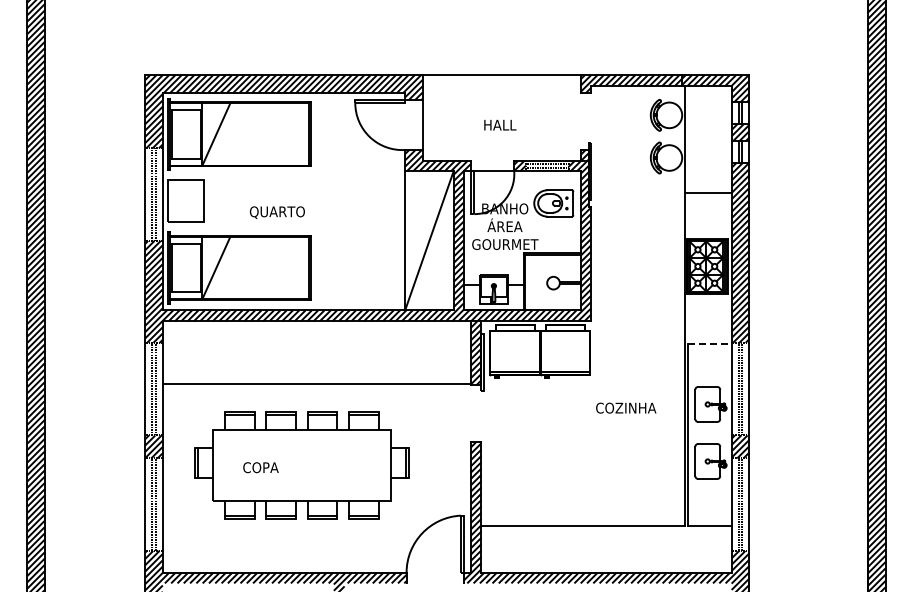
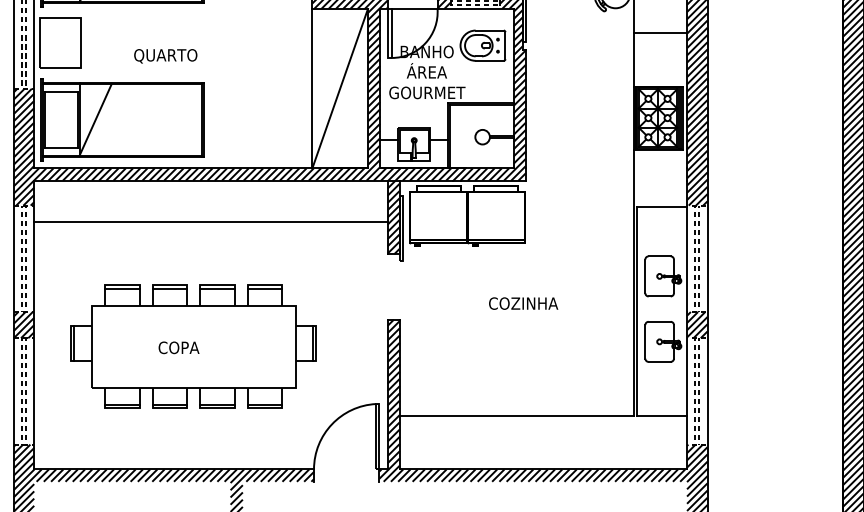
line: (709, 343) -> (661, 206), dashed -> solid
line: (316, 383) -> (210, 221), moved
text: (626, 407) -> (523, 302), moved
text: (260, 467) -> (178, 347), moved

